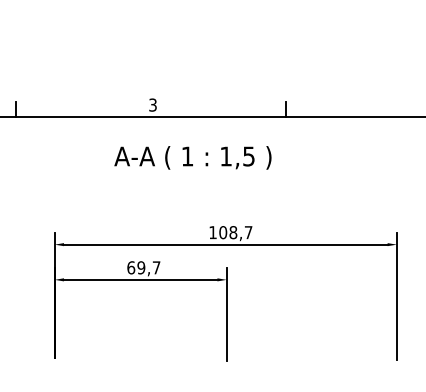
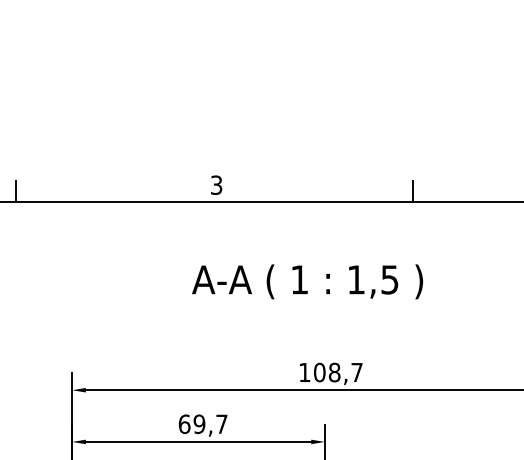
text: (192, 157) -> (306, 281), moved

